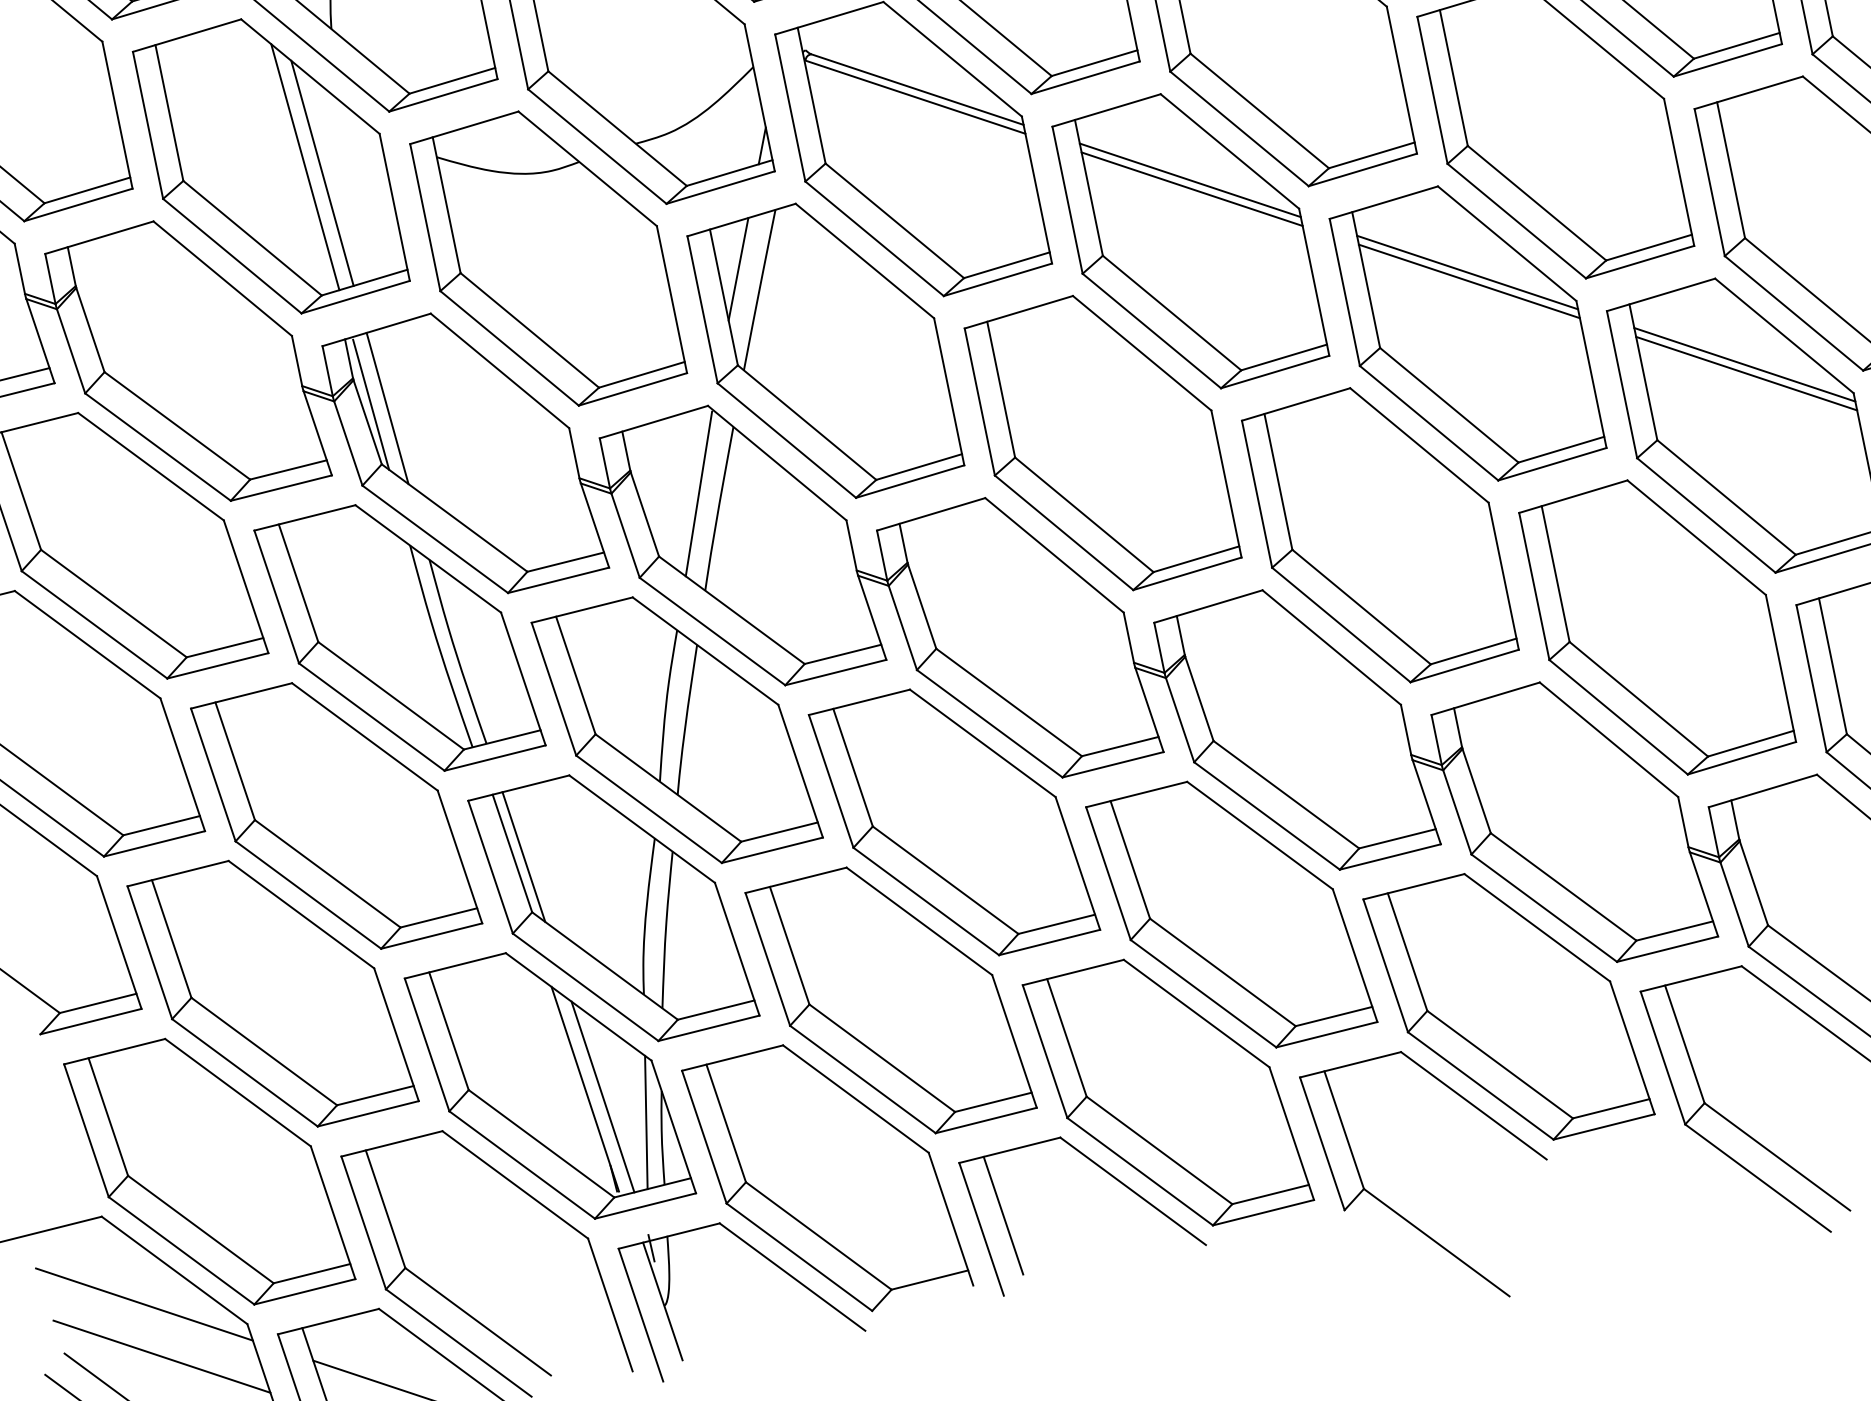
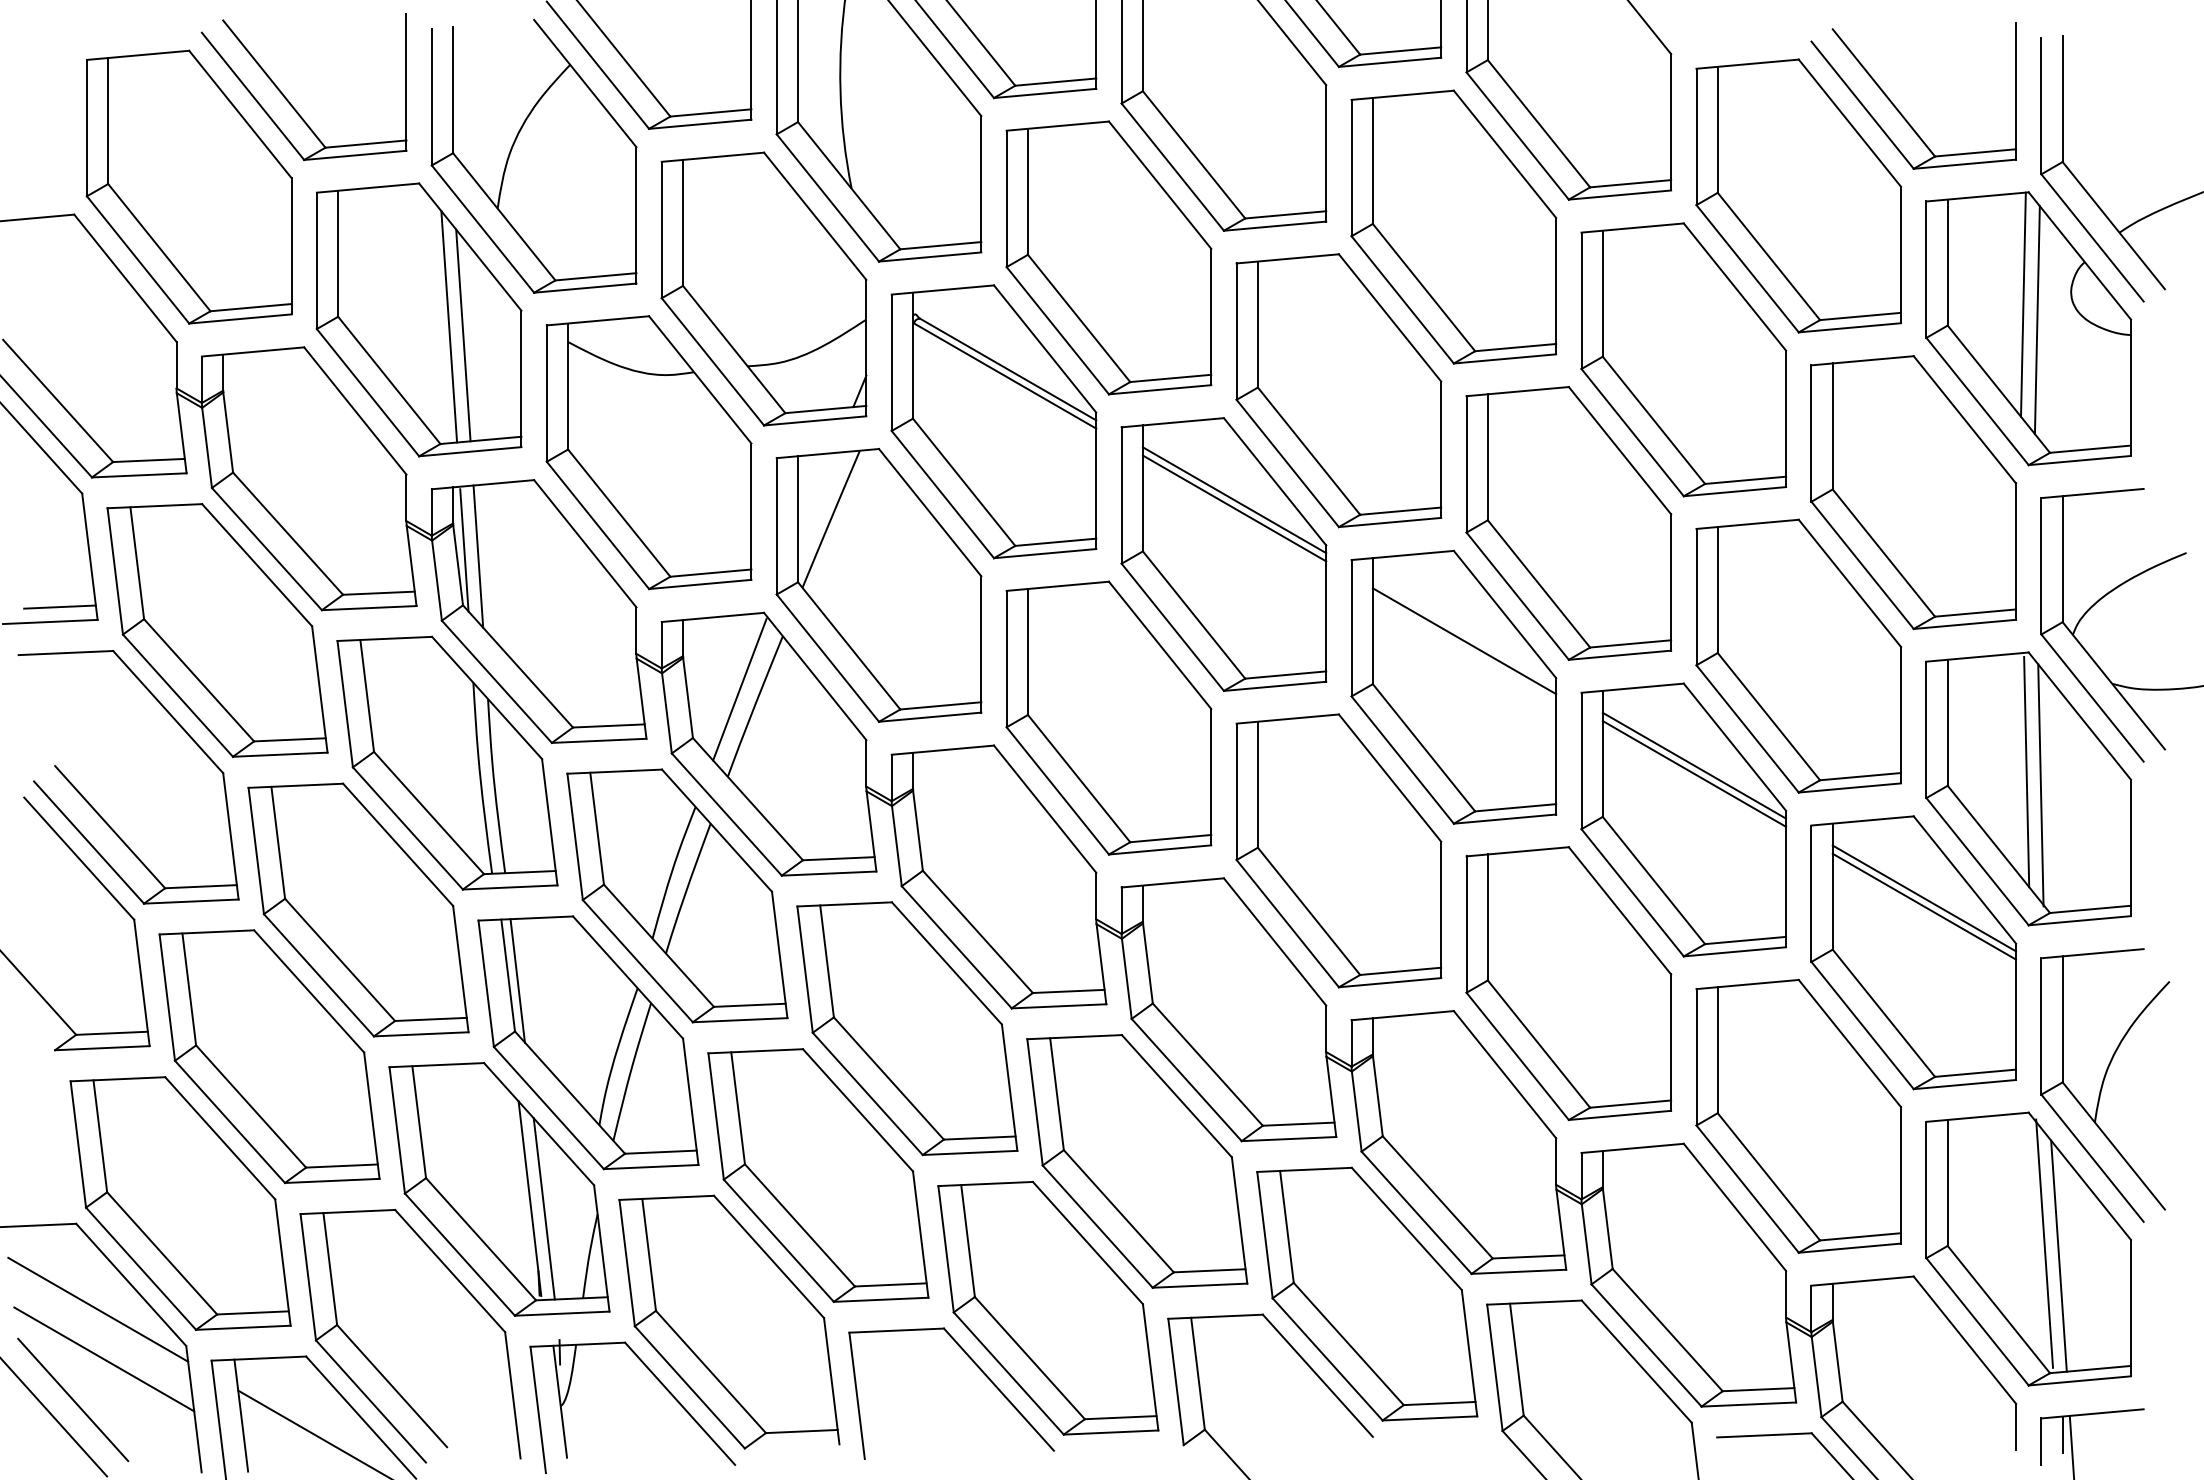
line: (738, 268) -> (816, 496), removed
line: (1467, 272) -> (1464, 632), removed
line: (646, 1121) -> (578, 1238), removed
line: (1002, 1215) -> (878, 1387), removed

